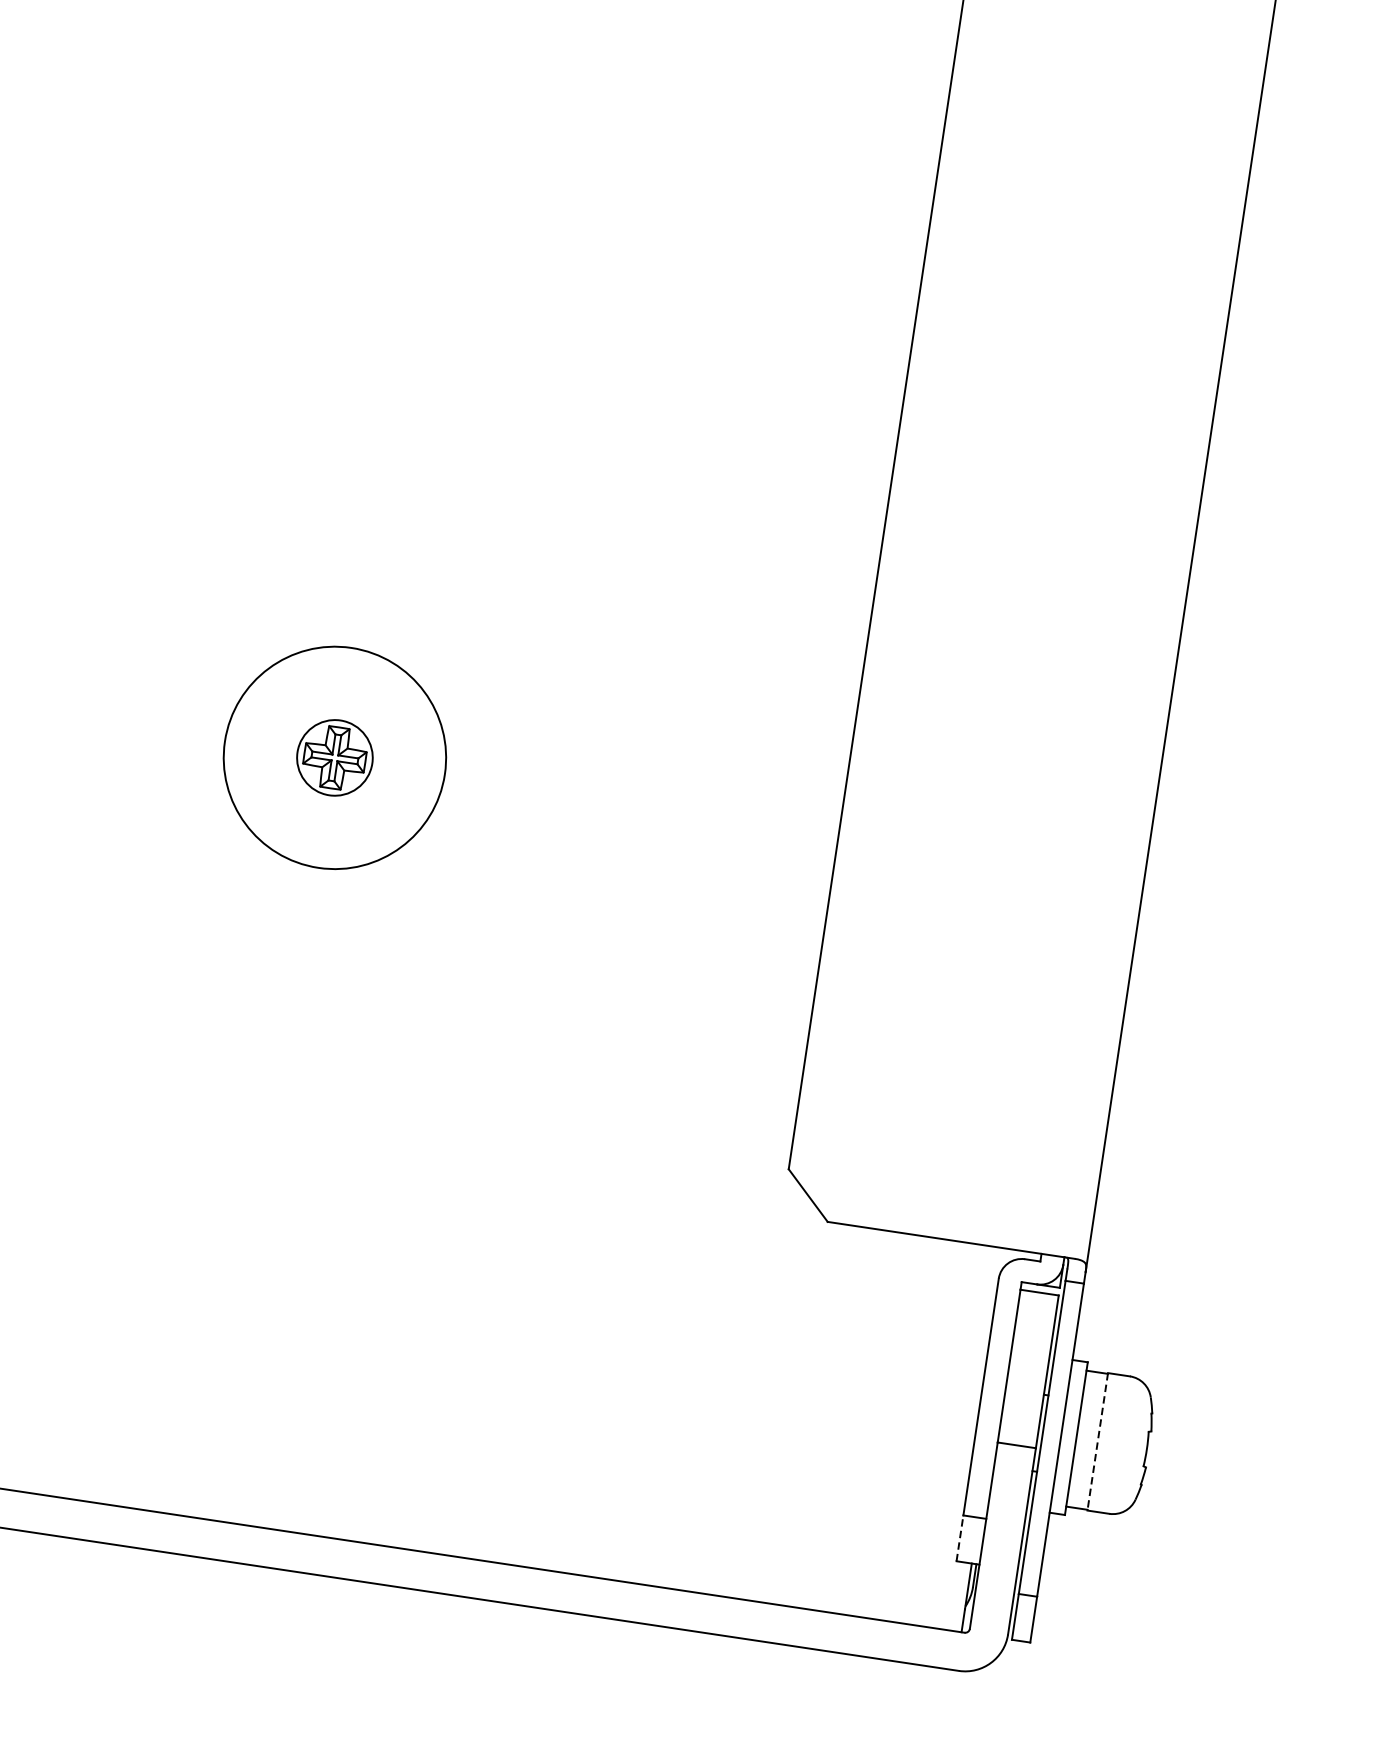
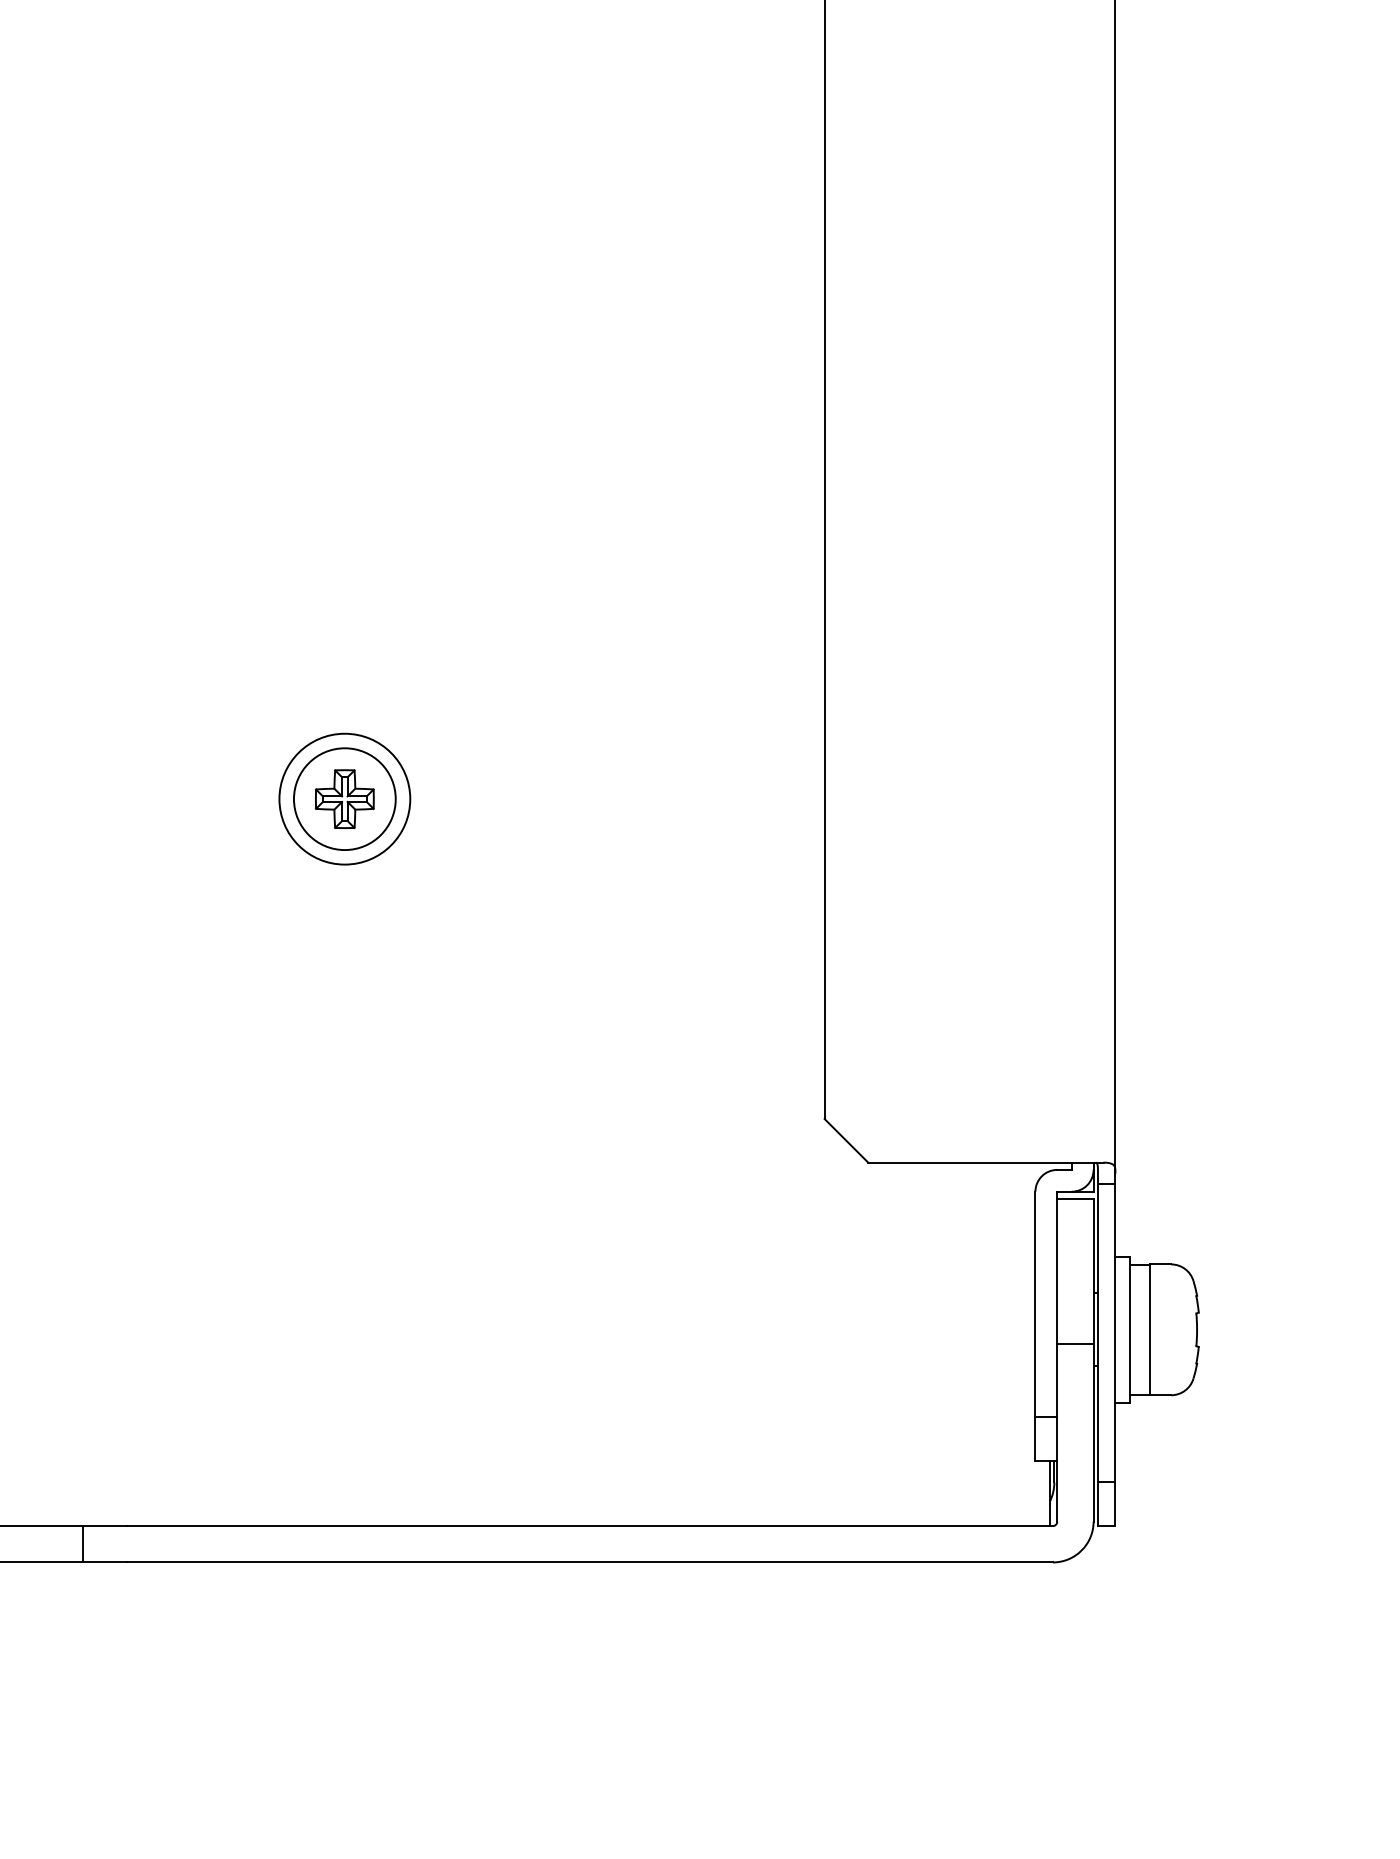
circle: (334, 757) -> (344, 798), size x0.62
circle: (334, 758) -> (344, 799), size x1.43
line: (1097, 1442) -> (1150, 1330), dashed -> solid
line: (960, 1537) -> (1035, 1438), dashed -> solid

